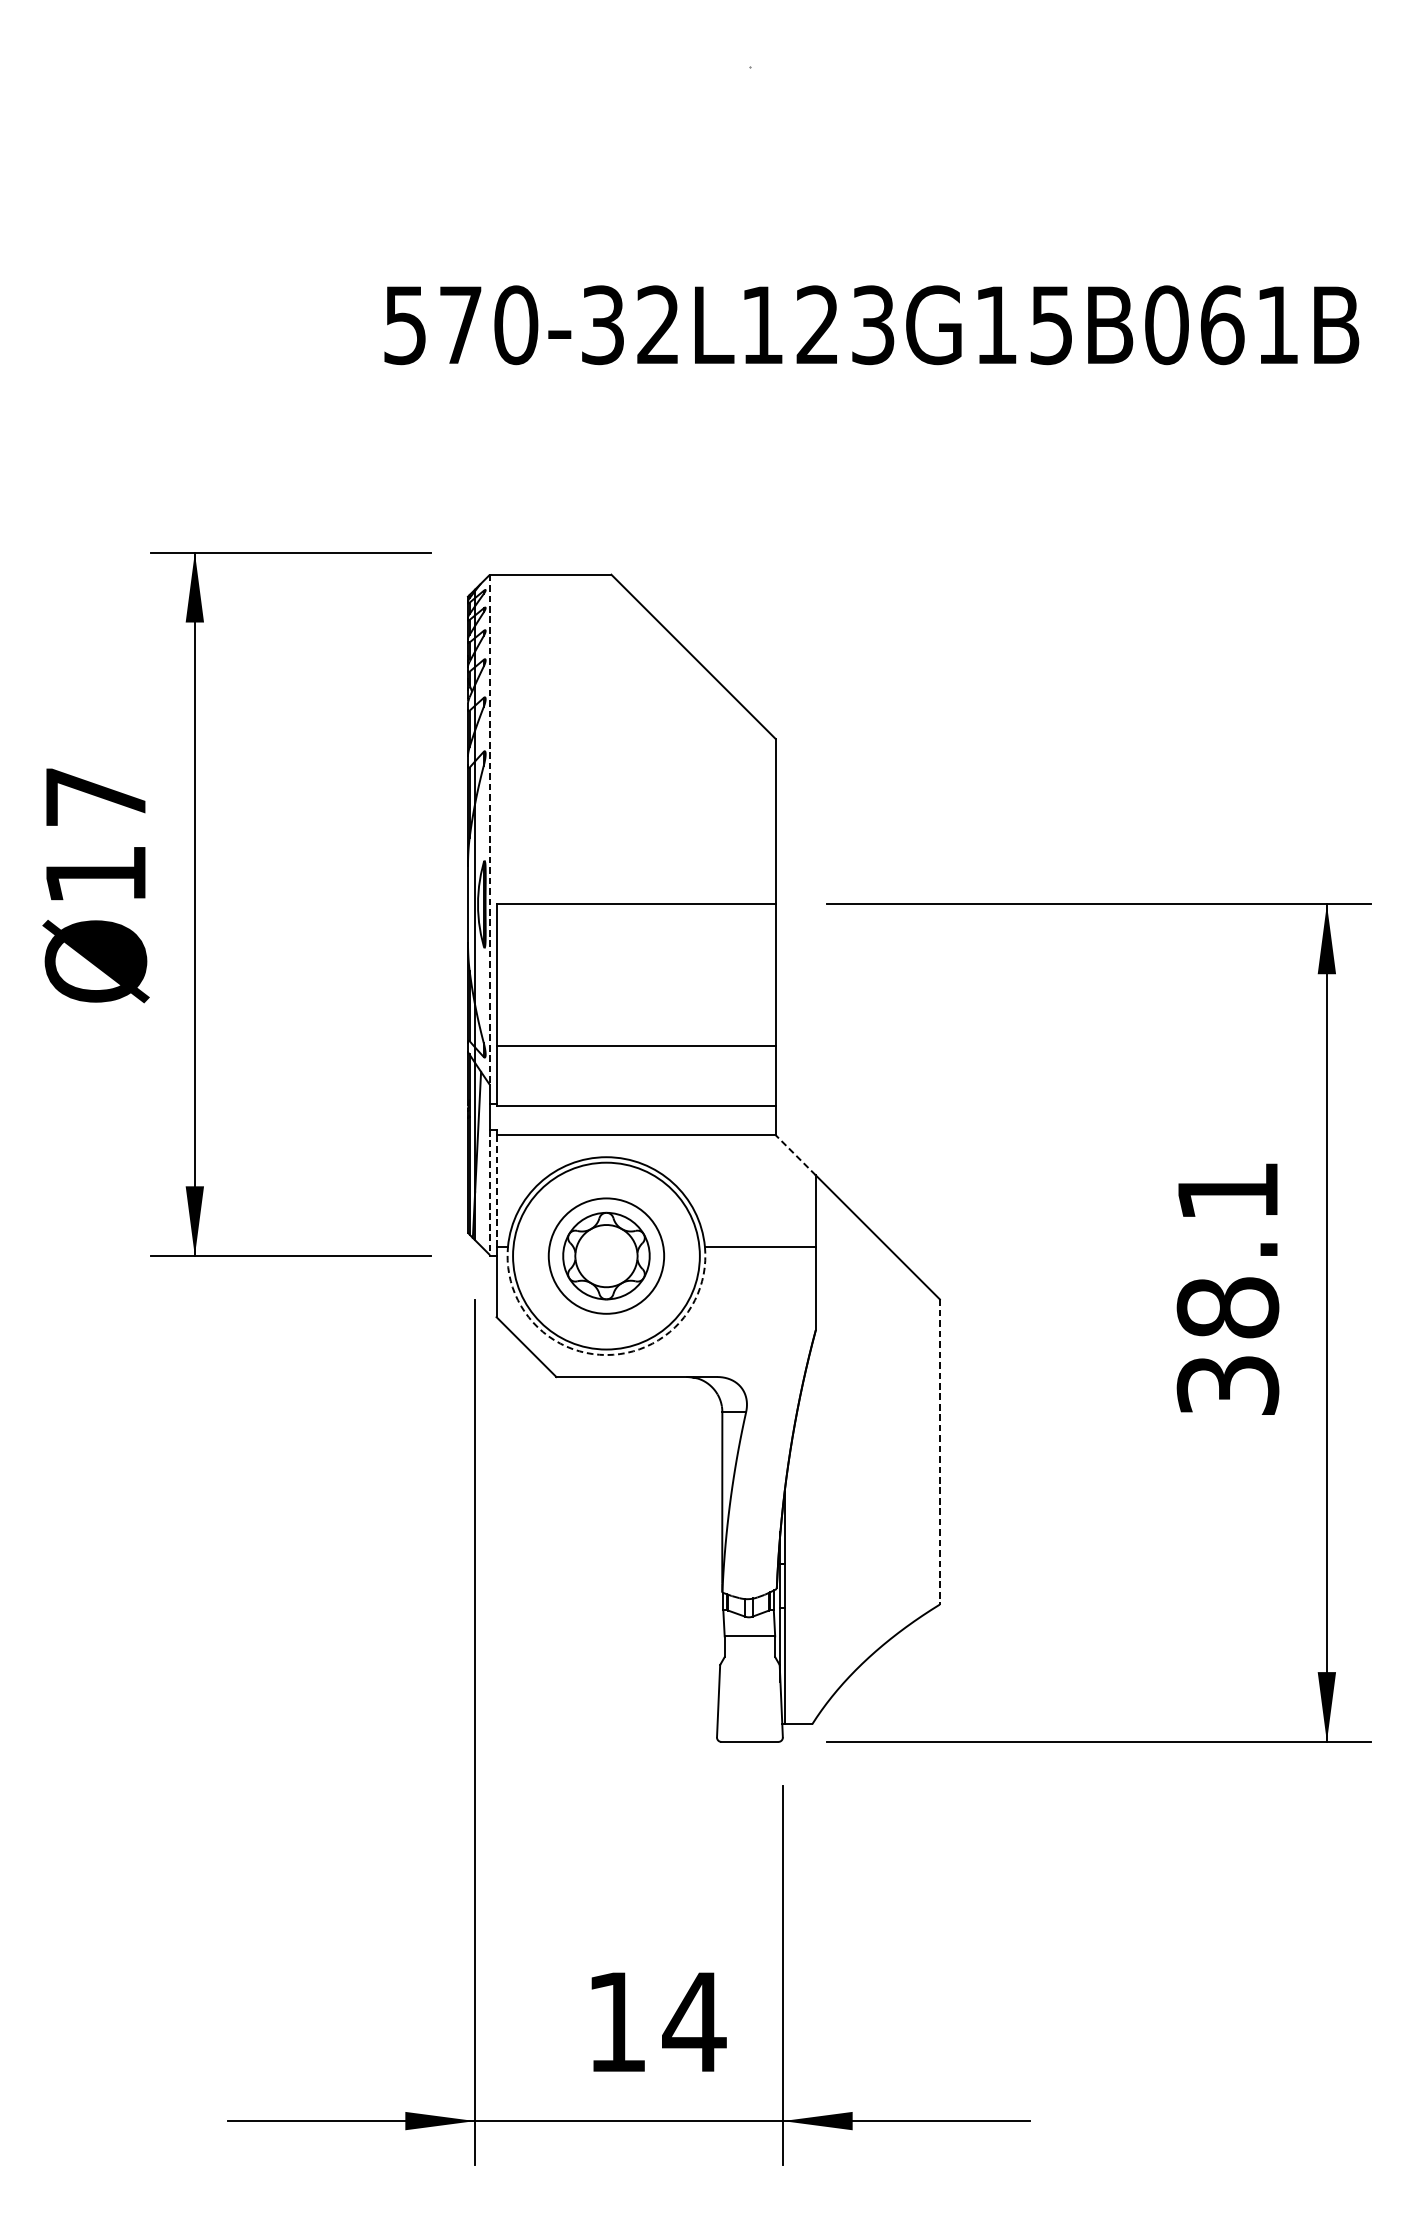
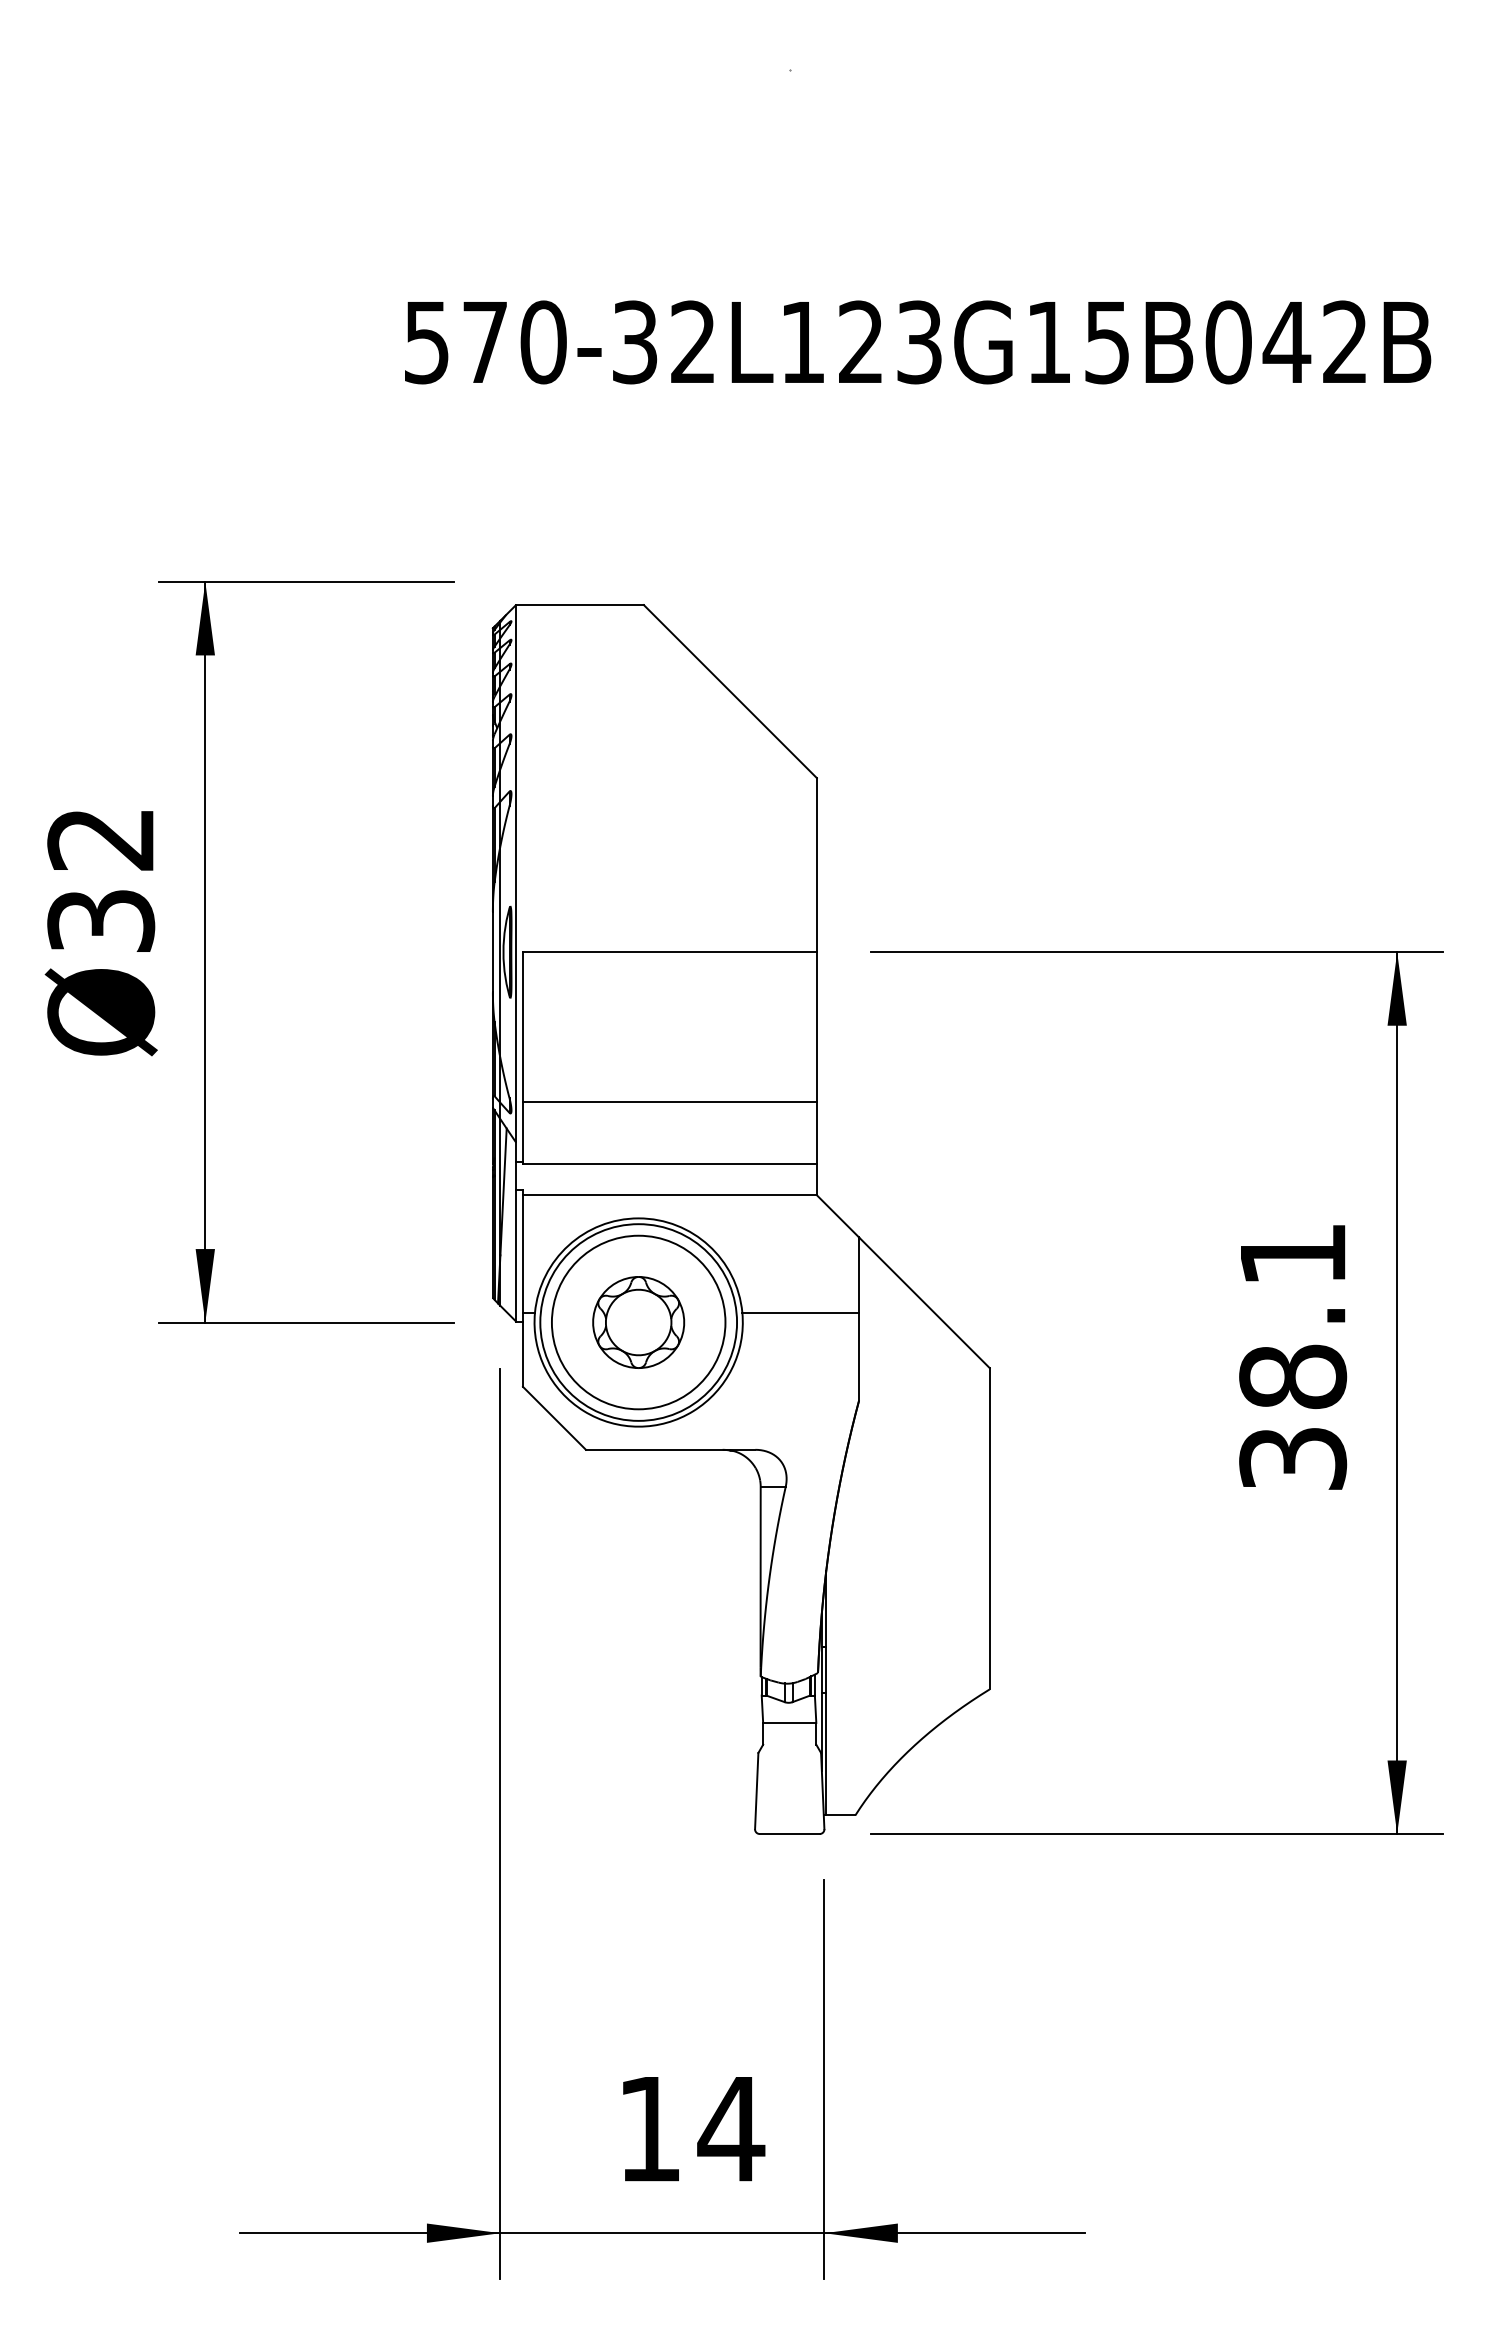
text: (1248, 325) -> (1314, 342), 570-32L123G15B061B -> 570-32L123G15B042B
line: (490, 829) -> (516, 873), dashed -> solid
text: (96, 836) -> (101, 880), Ø17 -> Ø32
line: (796, 1155) -> (838, 1216), dashed -> solid
line: (496, 1191) -> (522, 1254), dashed -> solid
line: (490, 1193) -> (516, 1256), dashed -> solid
circle: (606, 1256) -> (638, 1322), size x1.43
arc: (606, 1354) -> (638, 1426), dashed -> solid
line: (939, 1451) -> (989, 1528), dashed -> solid

